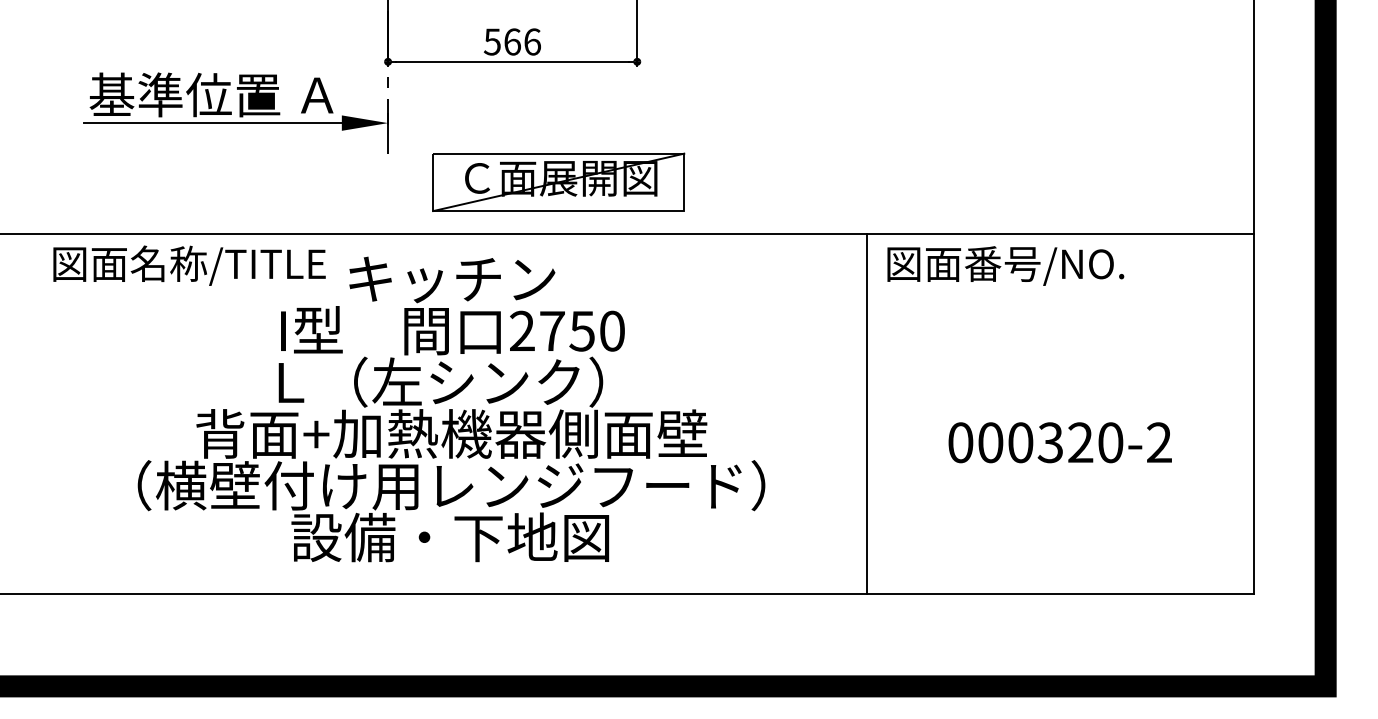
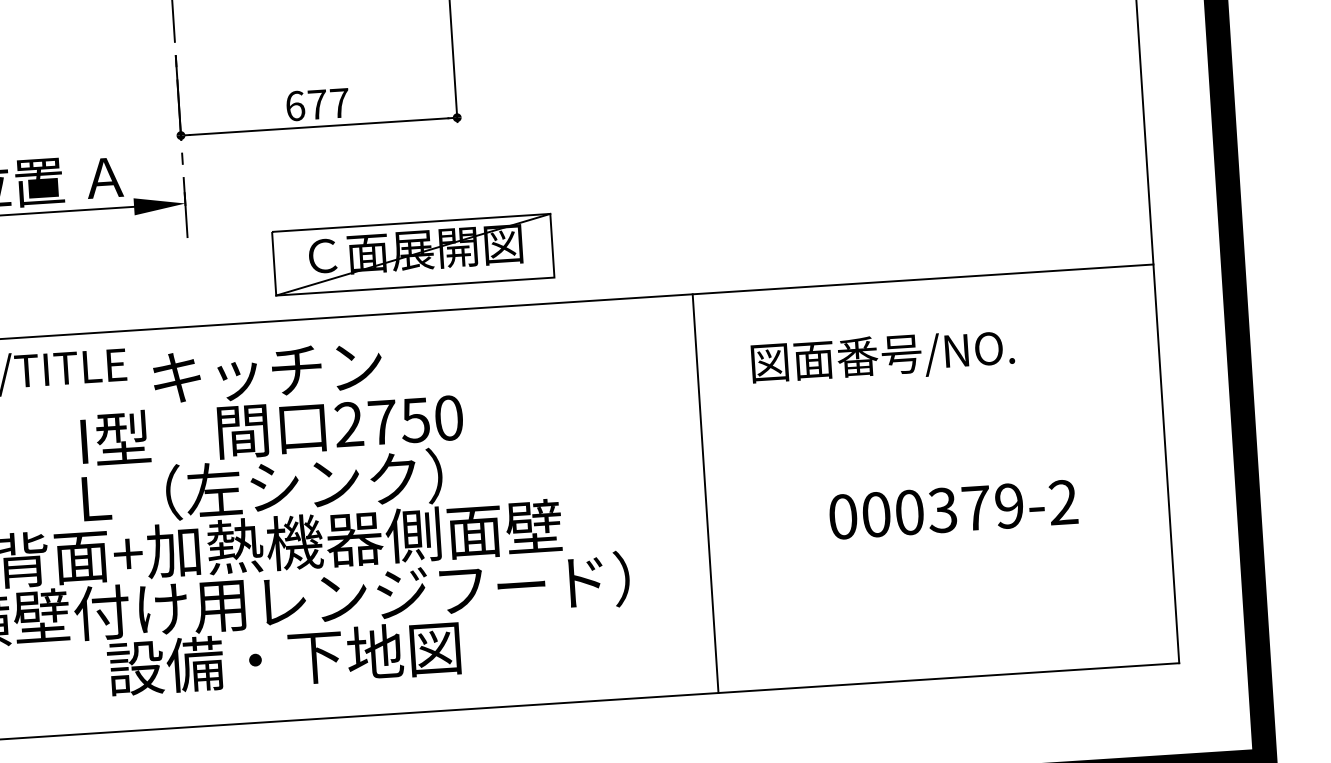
text: (511, 41) -> (316, 104), 566 -> 677
part: (558, 181) -> (412, 253), moved
text: (1005, 265) -> (882, 357), moved
line: (866, 413) -> (705, 493), moved
text: (1095, 442) -> (992, 506), 000320-2 -> 000379-2

